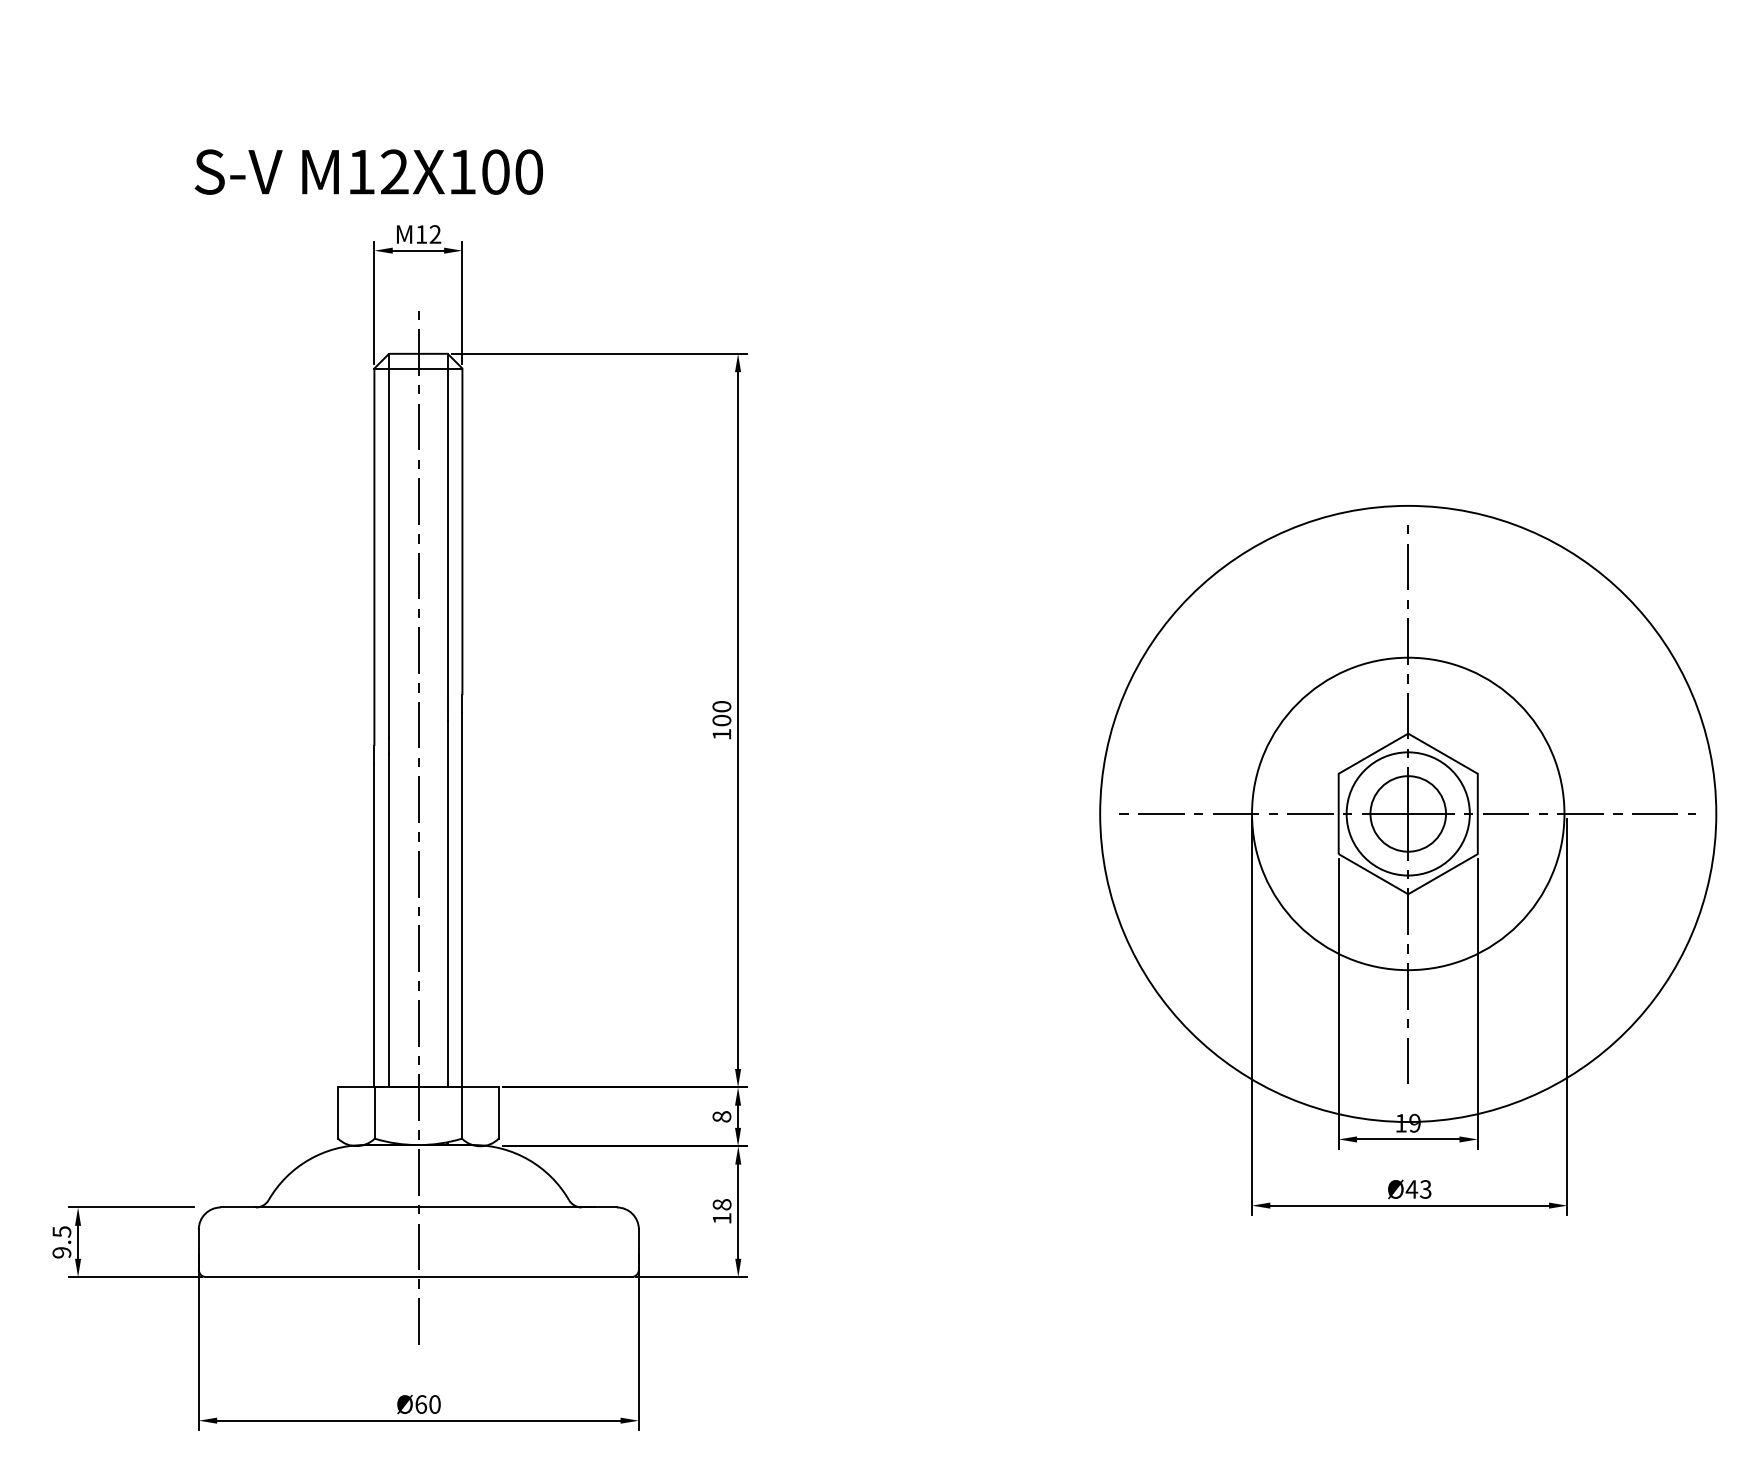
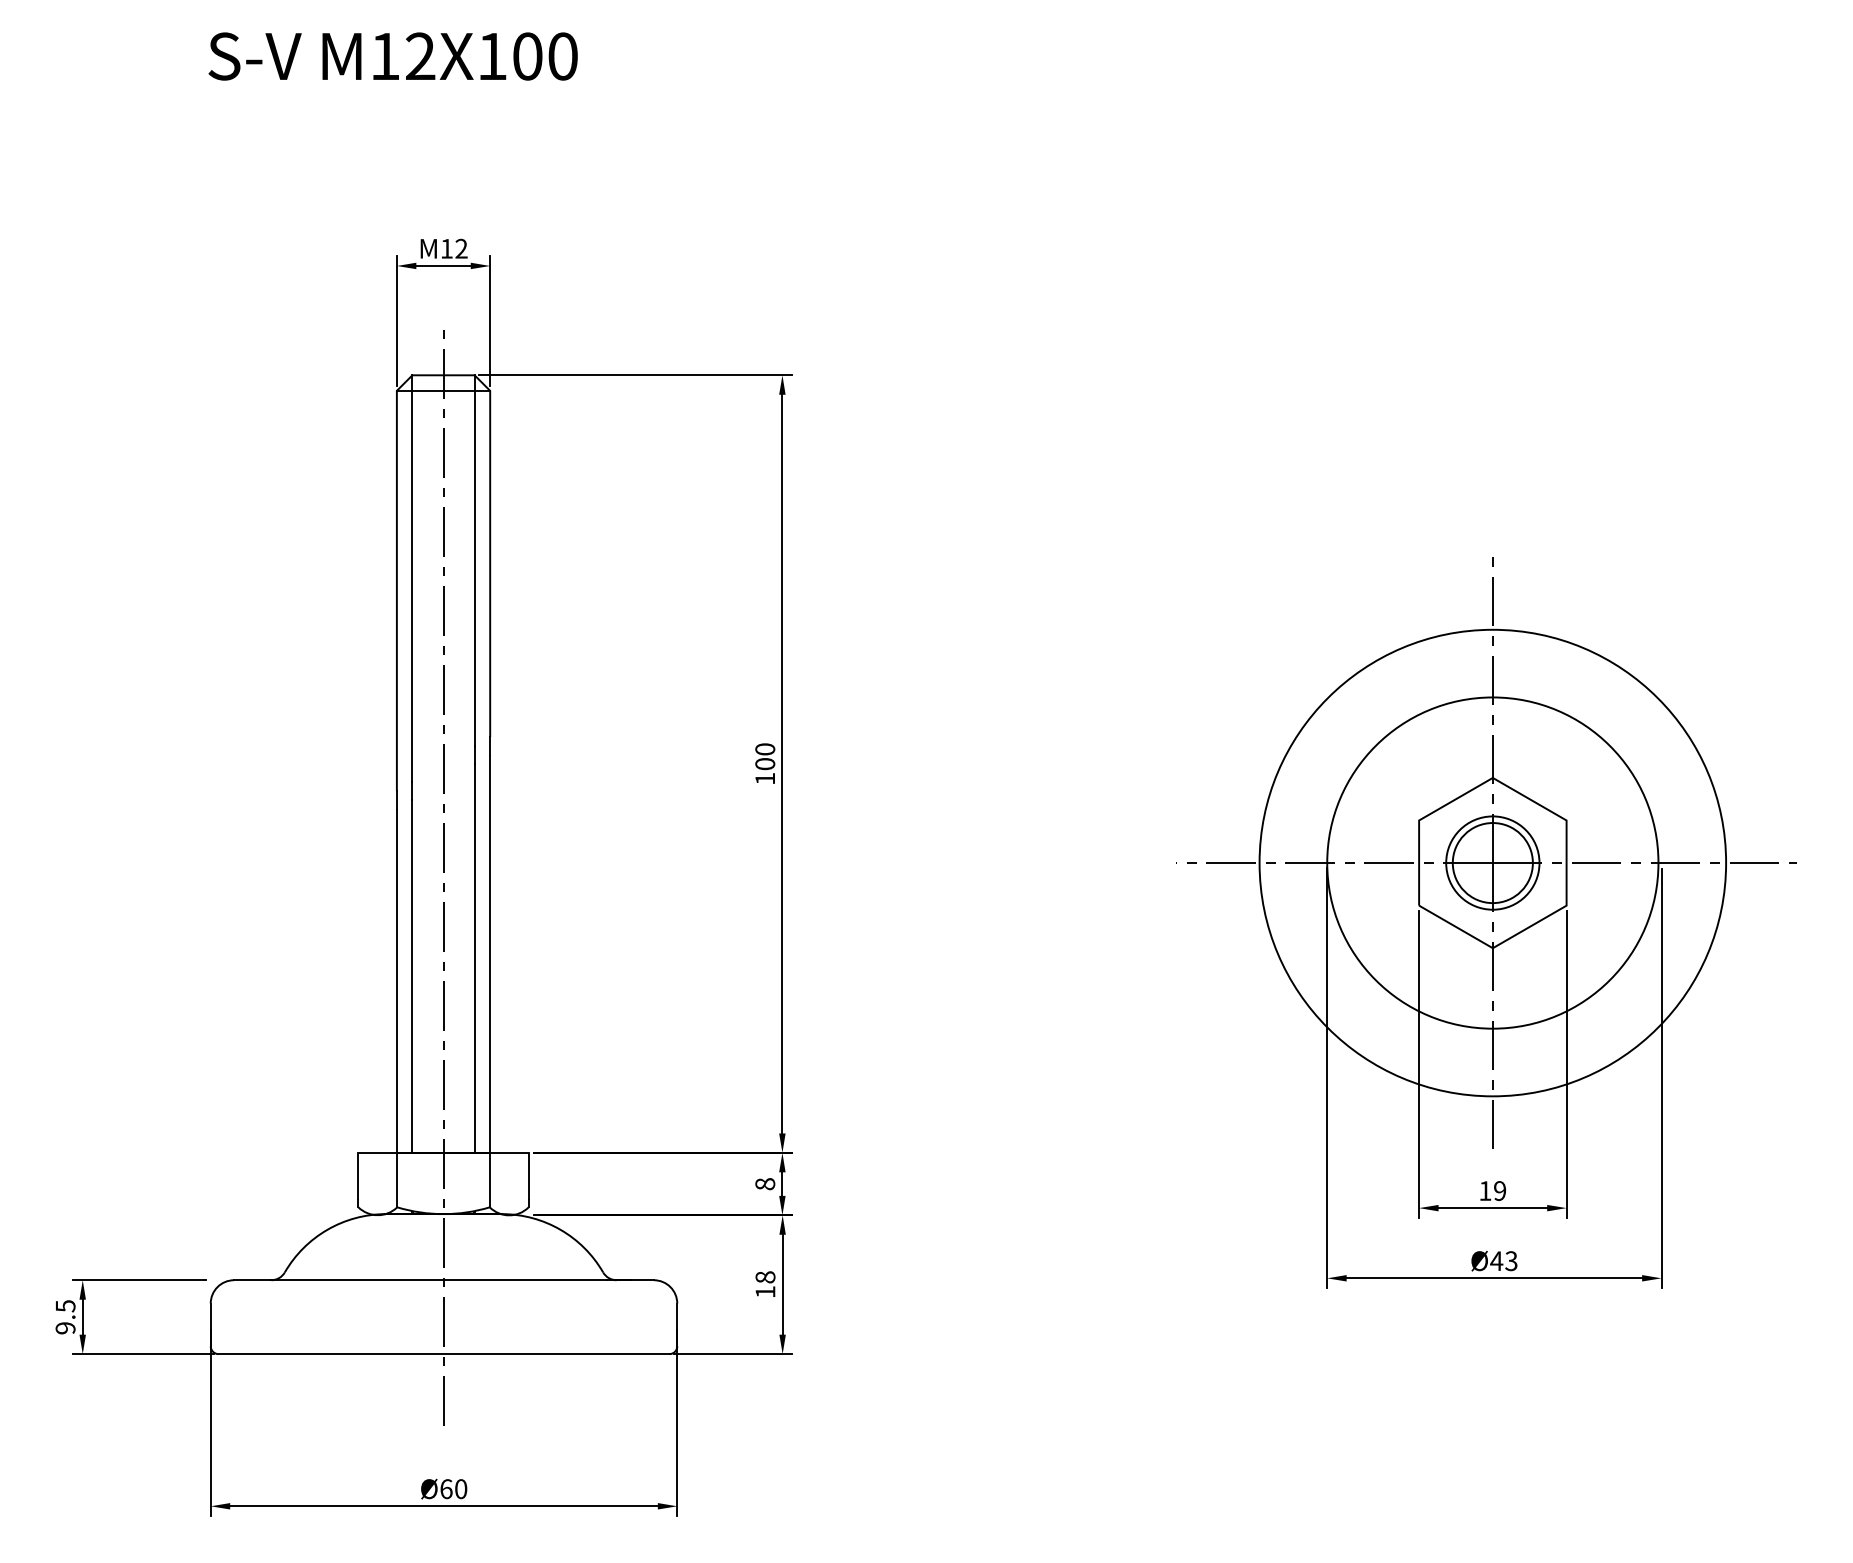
text: (368, 171) -> (392, 55), moved
circle: (1408, 813) -> (1493, 862), size x0.71
circle: (1408, 813) -> (1493, 862), size x0.71

